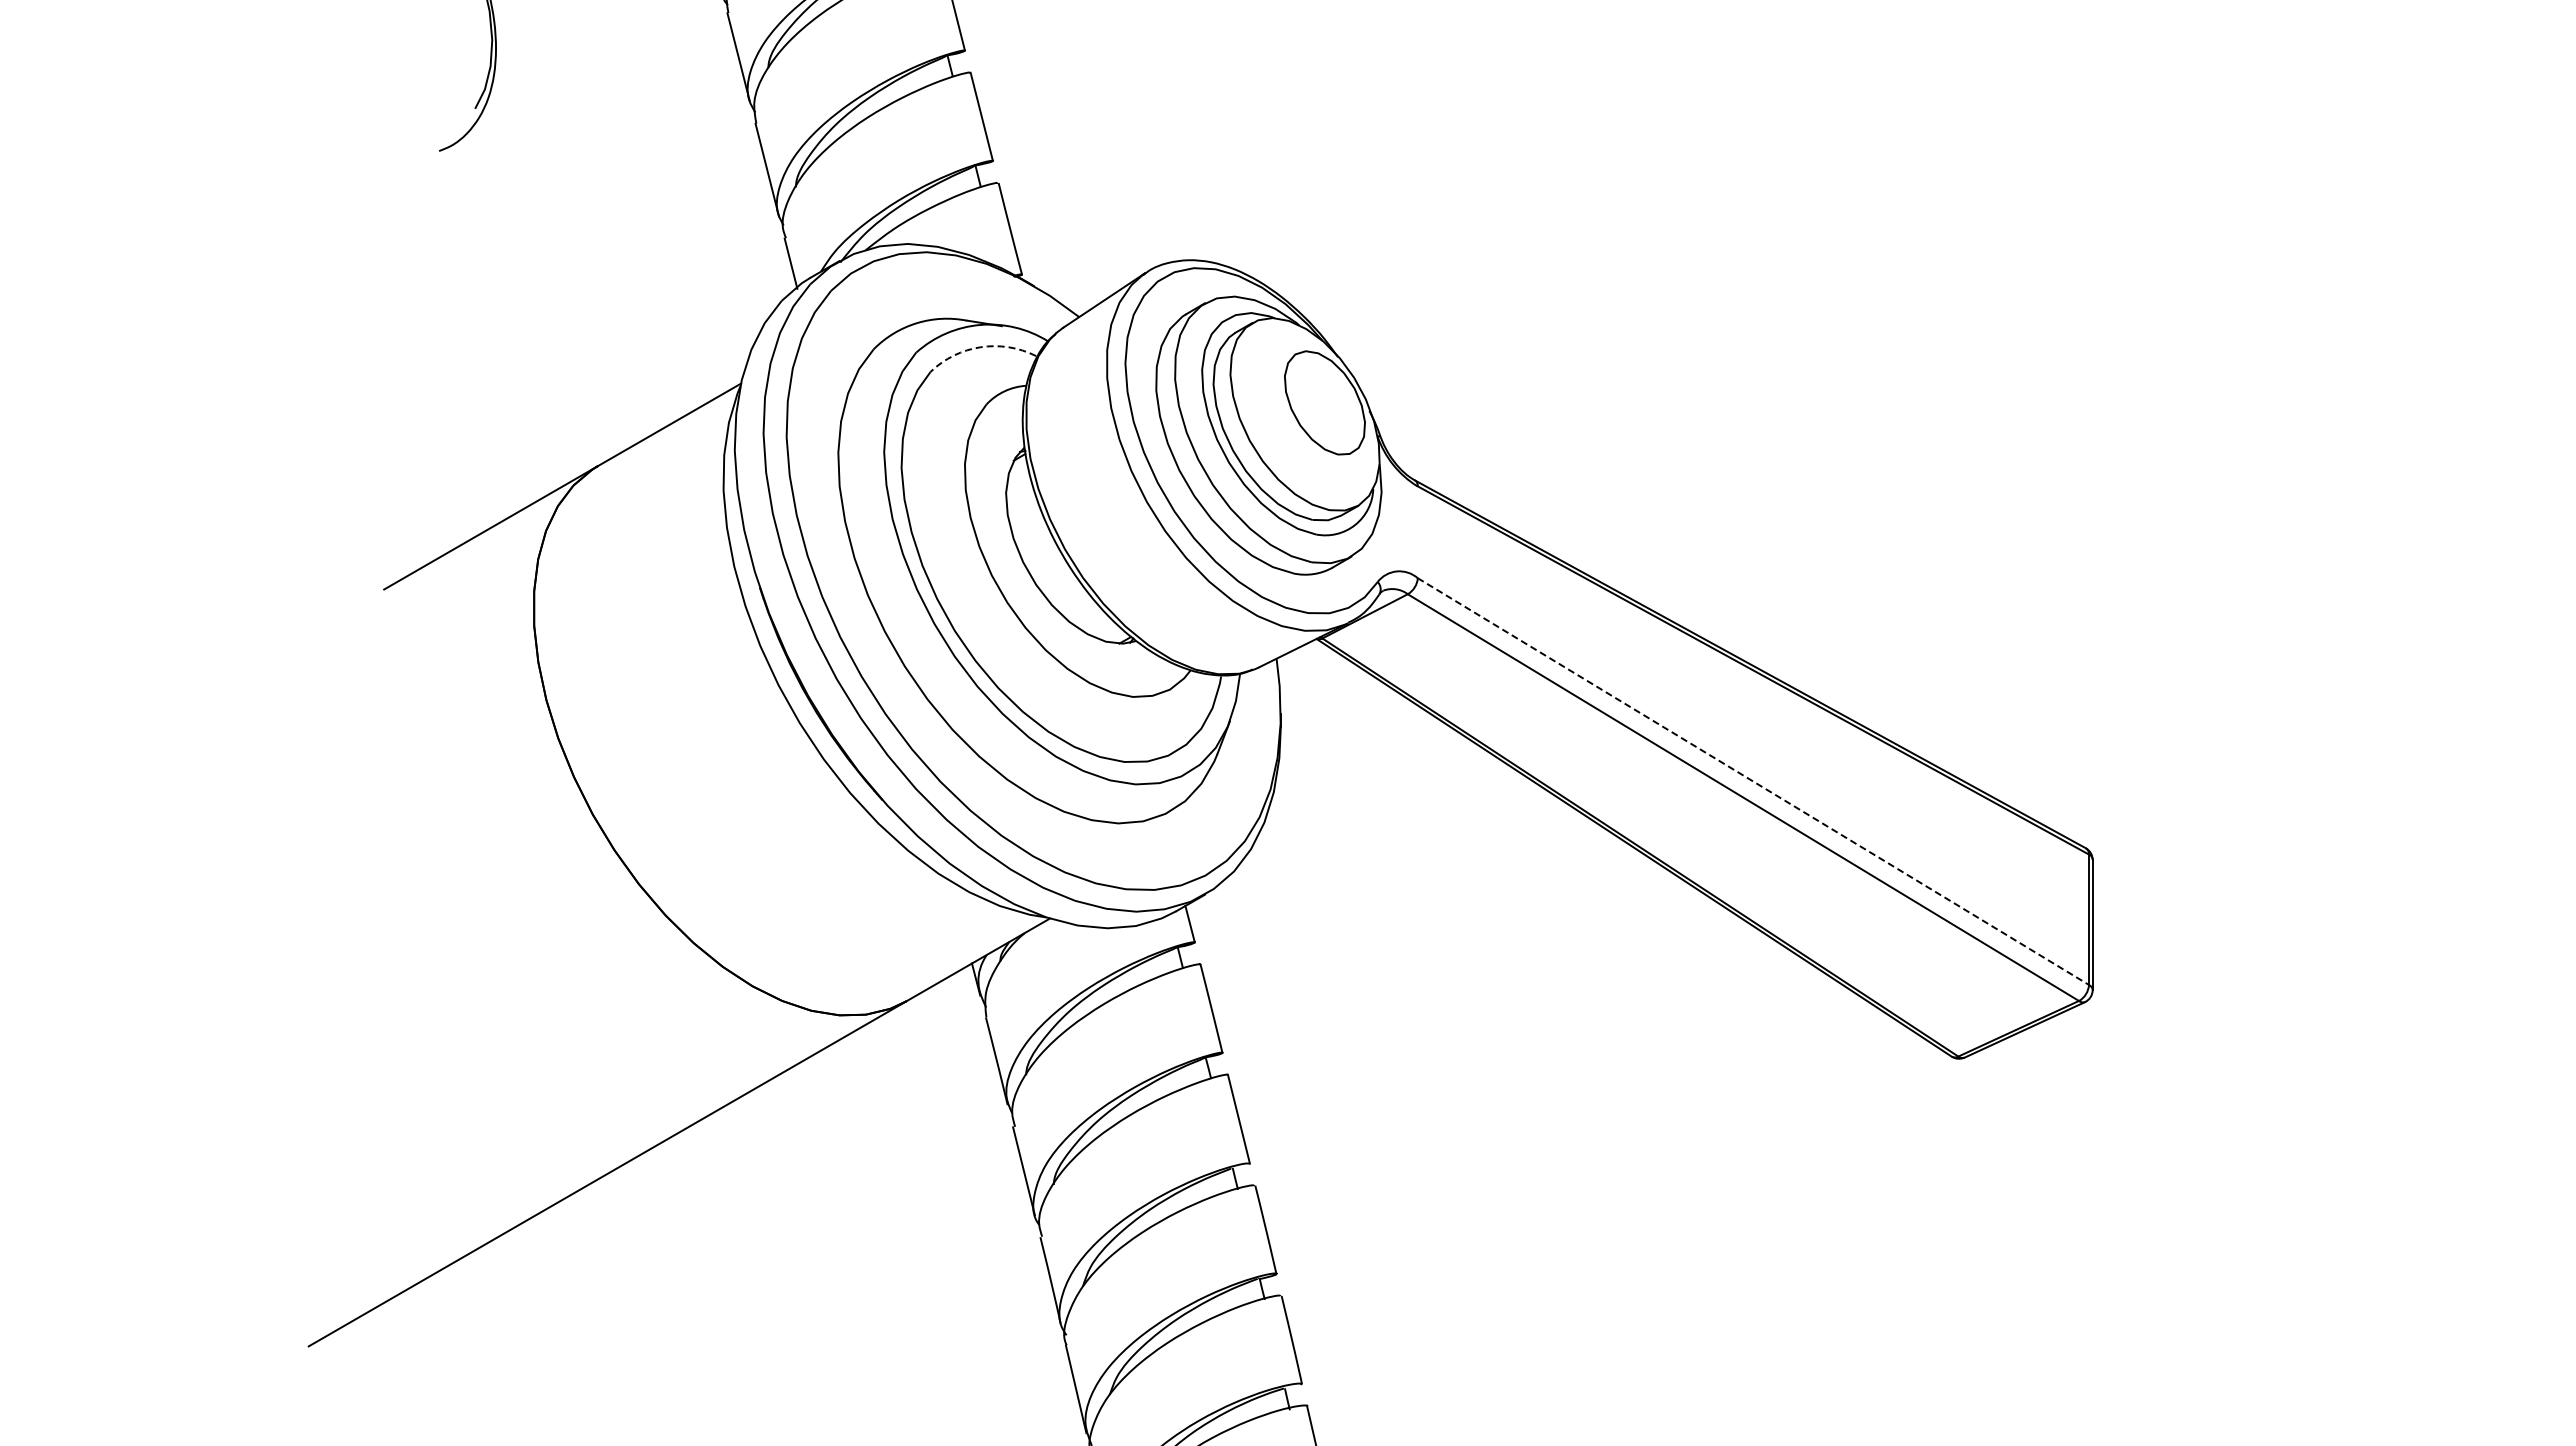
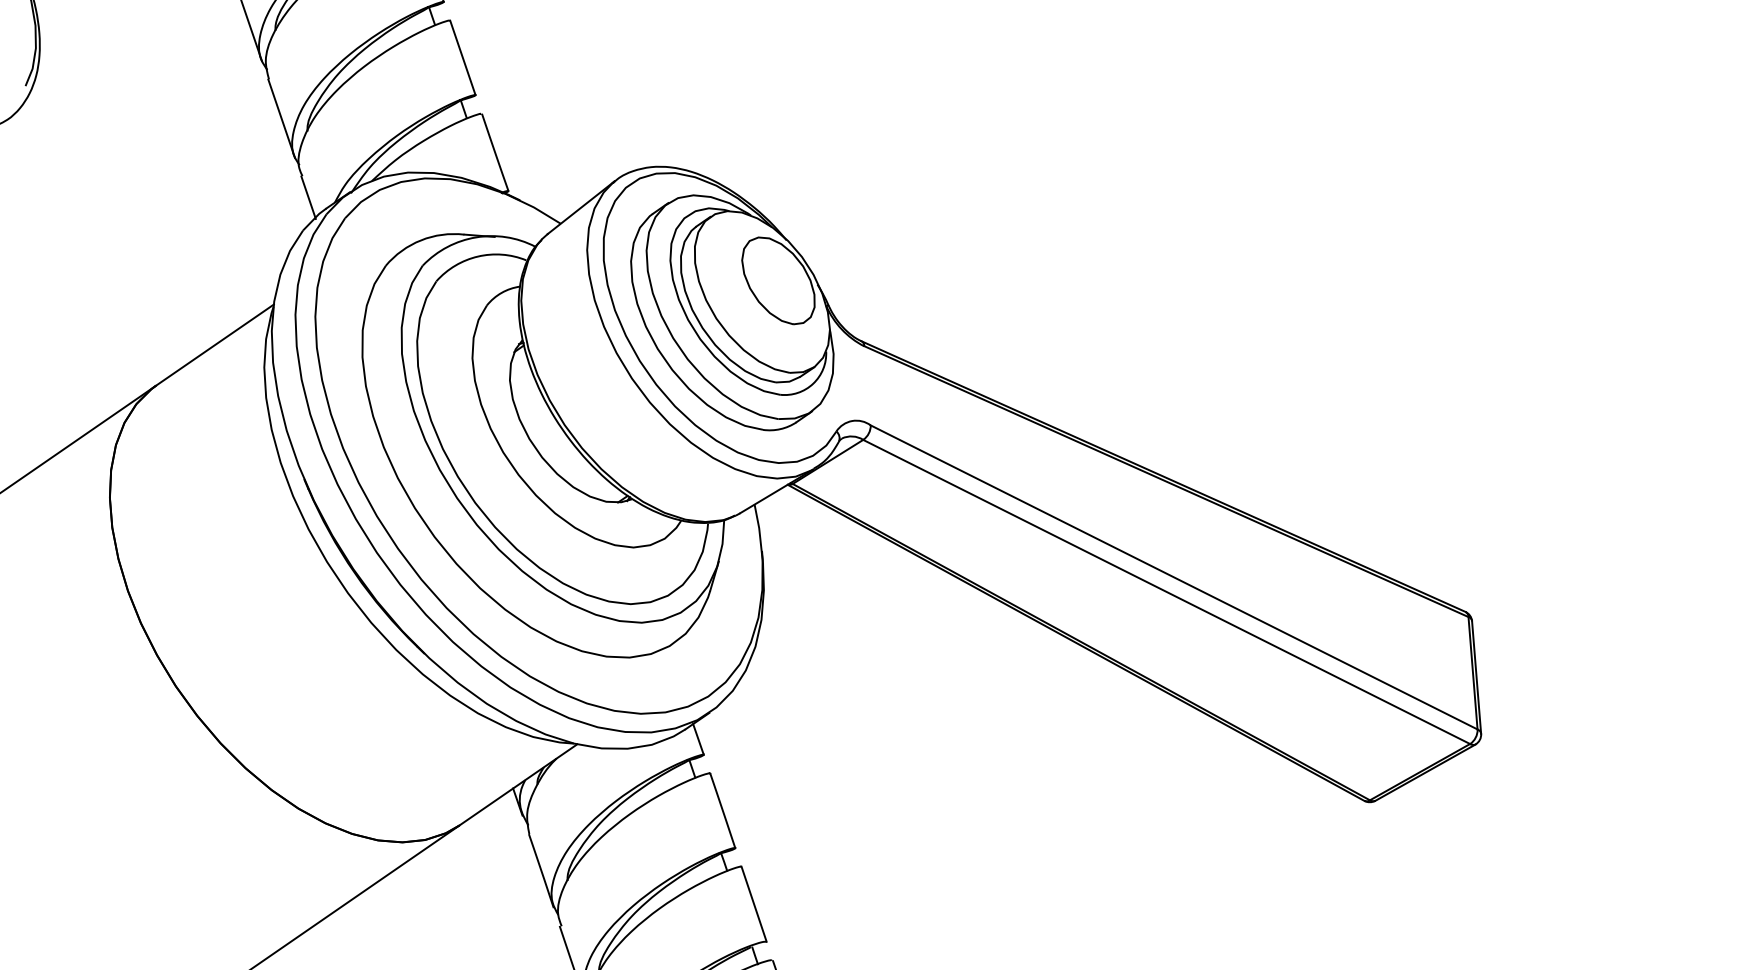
arc: (980, 347) -> (477, 256), dashed -> solid
line: (1753, 781) -> (1174, 577), dashed -> solid

